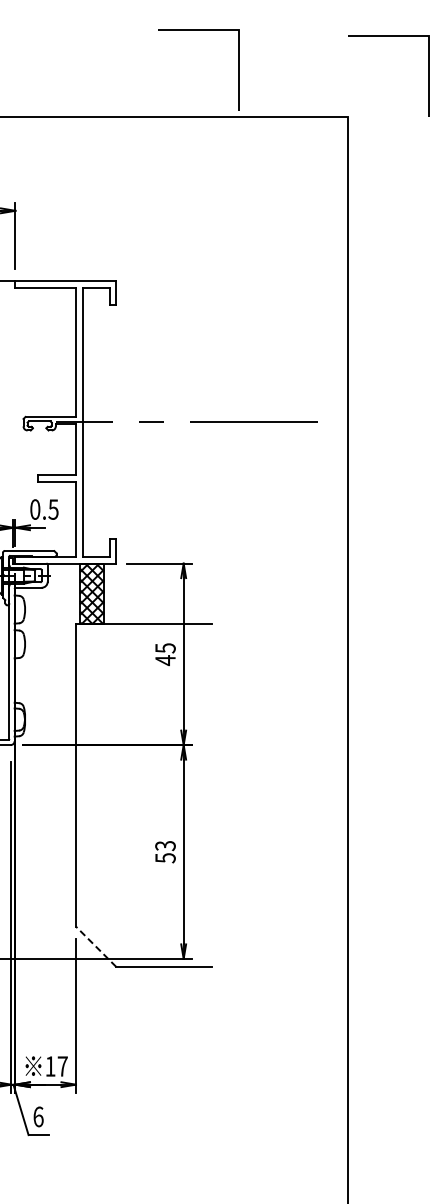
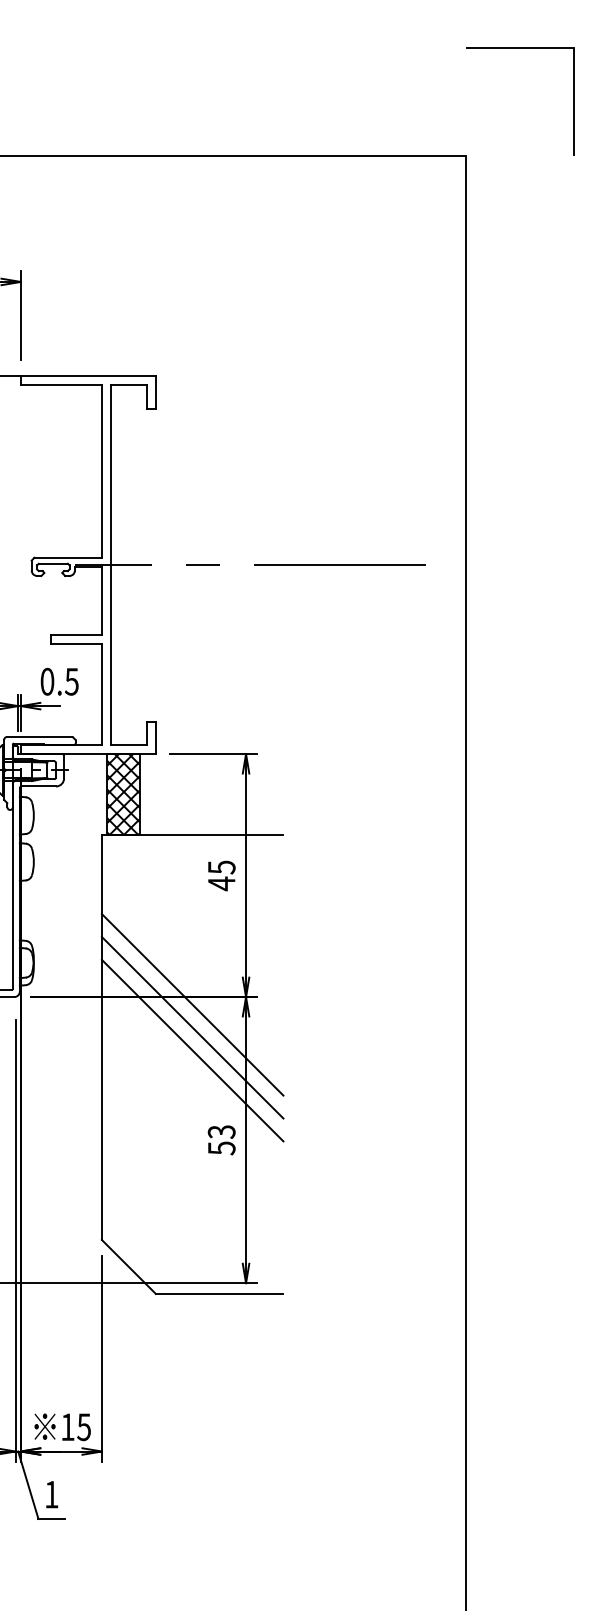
line: (198, 30) -> (265, 40), removed
line: (143, 750) -> (192, 1004), added
line: (143, 767) -> (192, 1027), added
line: (143, 784) -> (192, 1049), added
line: (96, 946) -> (129, 1266), dashed -> solid
text: (62, 1066) -> (83, 1427), 17 -> 15
text: (38, 1116) -> (51, 1494), 6 -> 1

